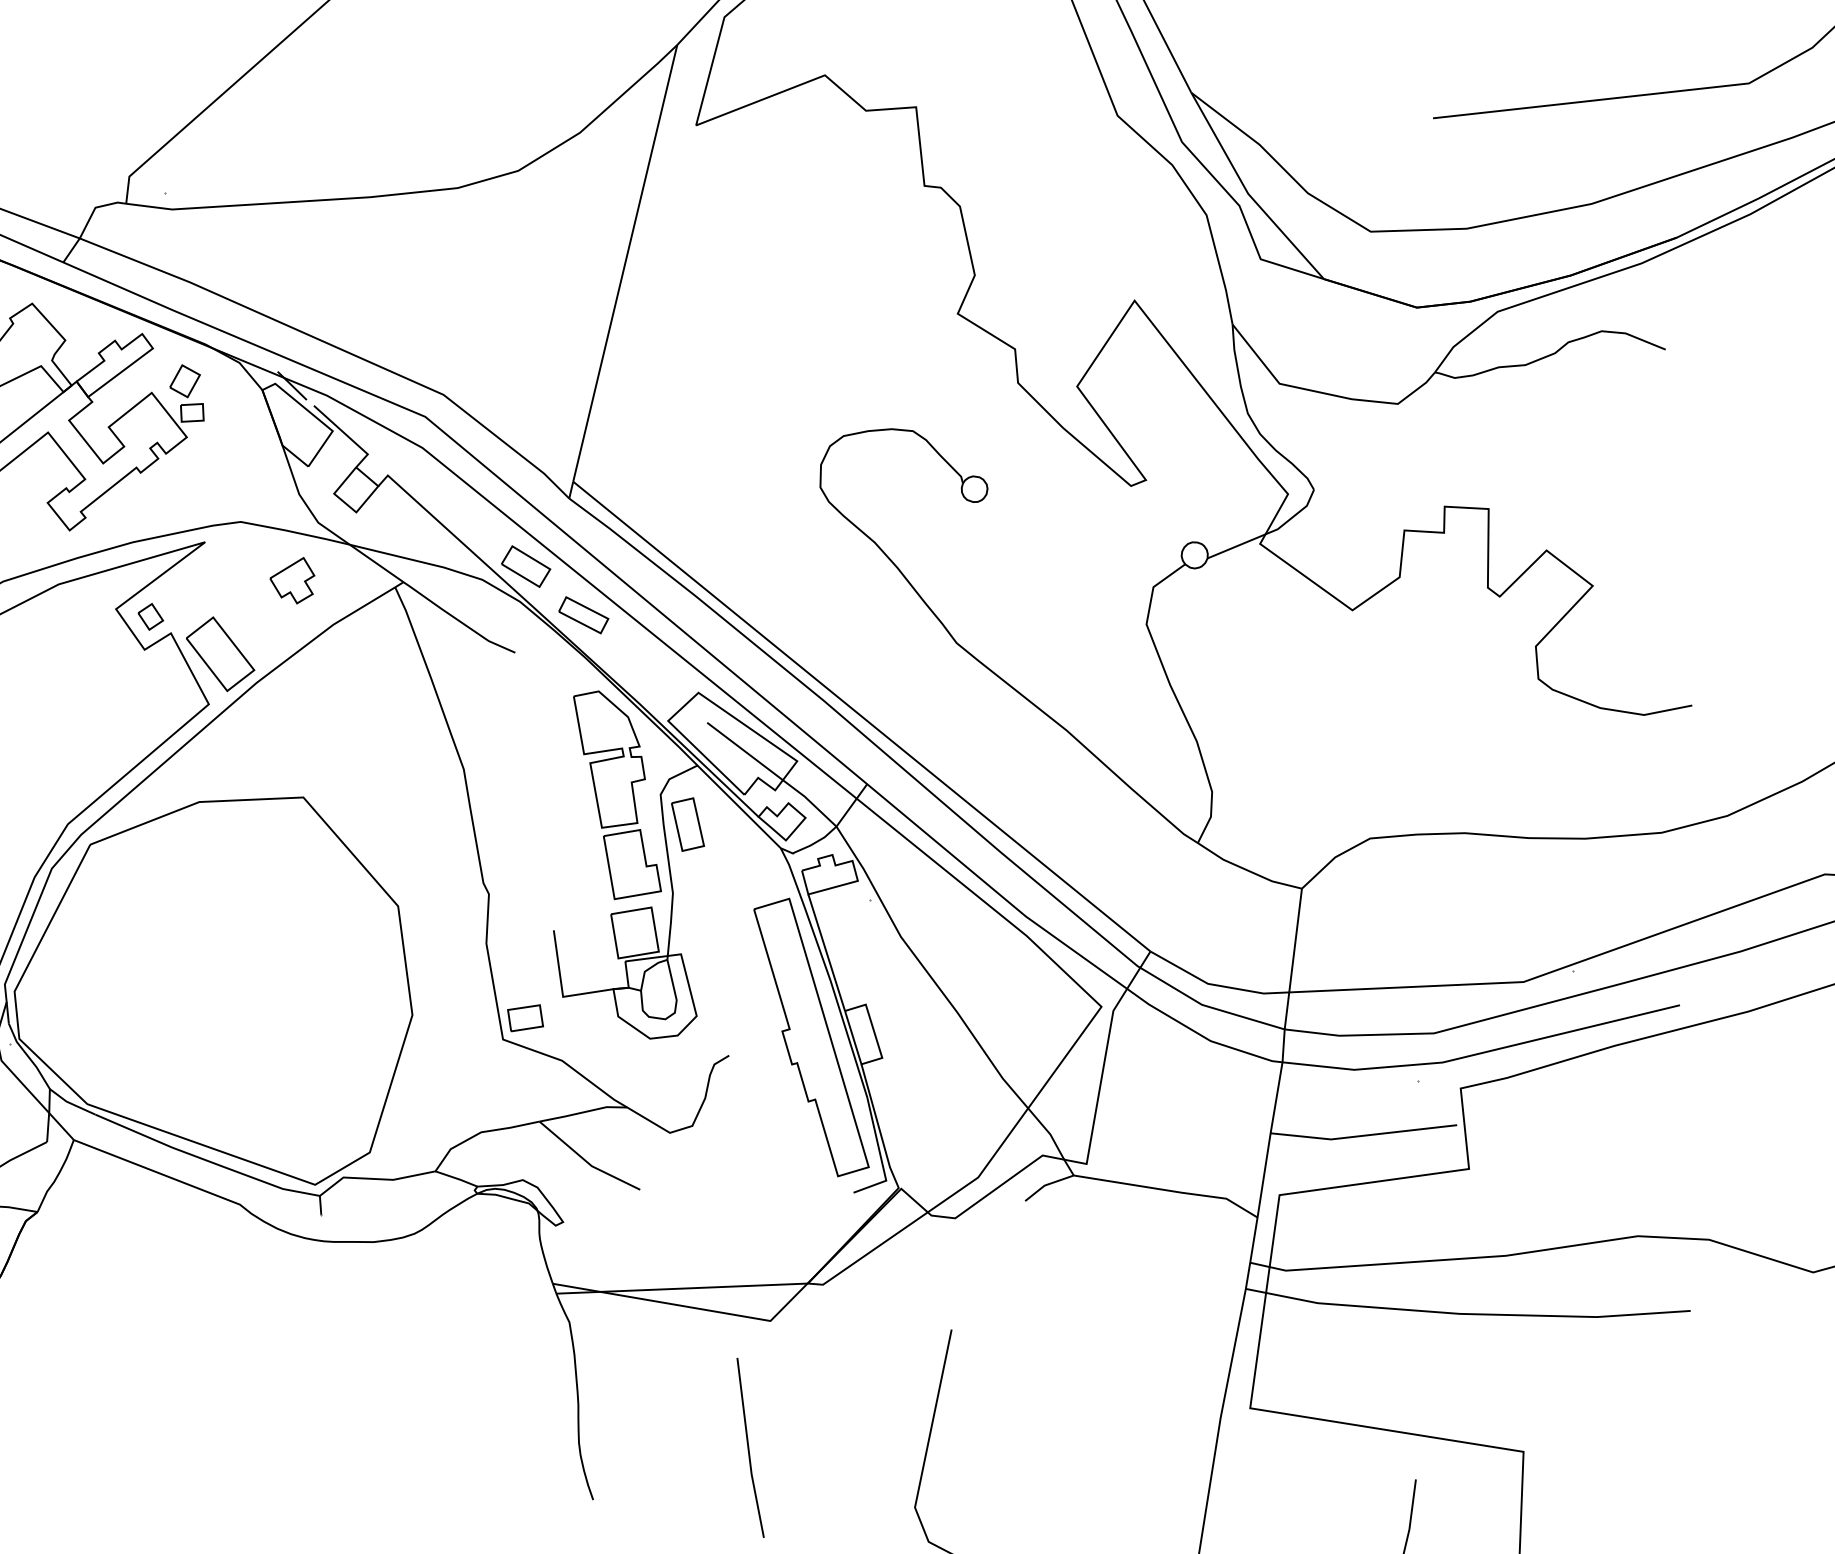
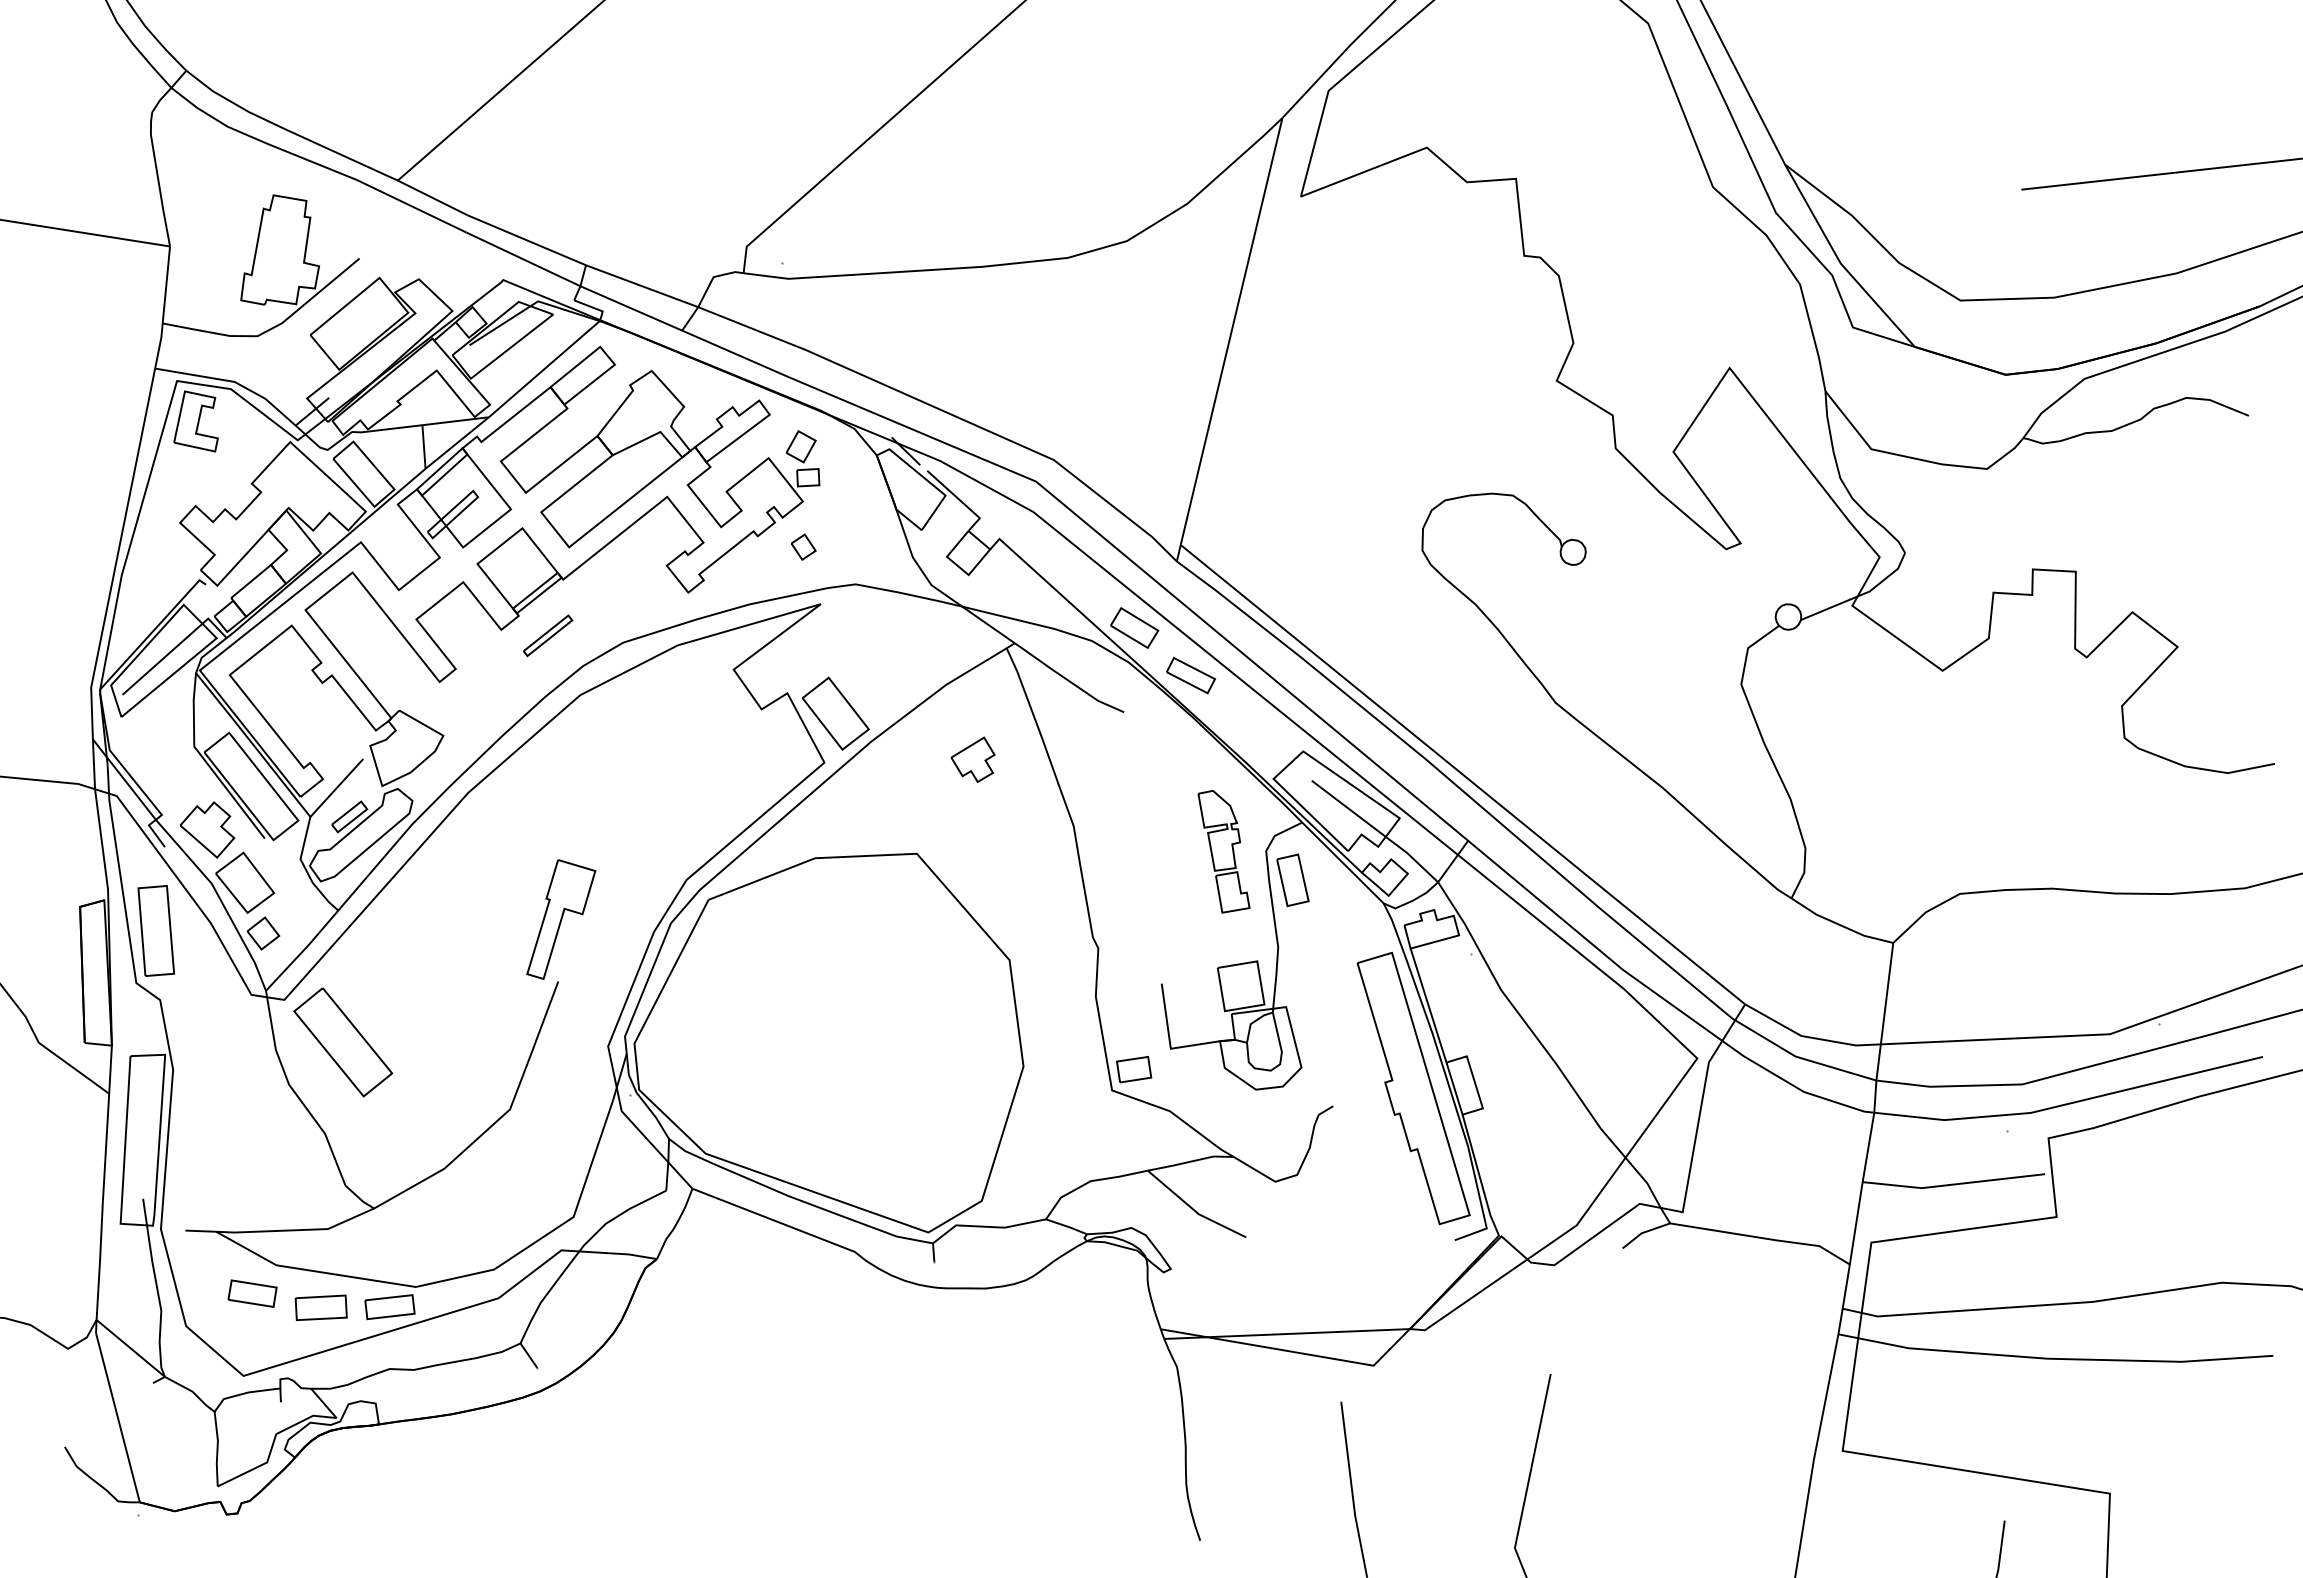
part: (291, 580) -> (972, 759), moved
part: (150, 616) -> (803, 546), moved
part: (616, 795) -> (1223, 851), size x0.6

